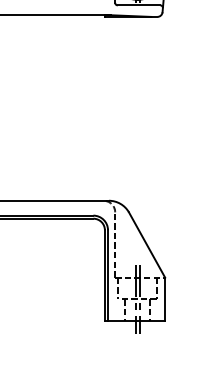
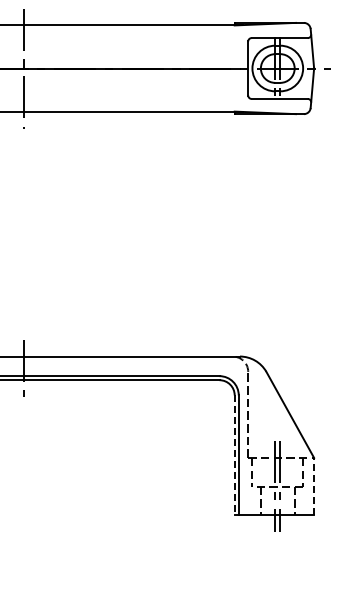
line: (104, 275) -> (234, 455), solid -> dashed
line: (165, 299) -> (314, 486), solid -> dashed

